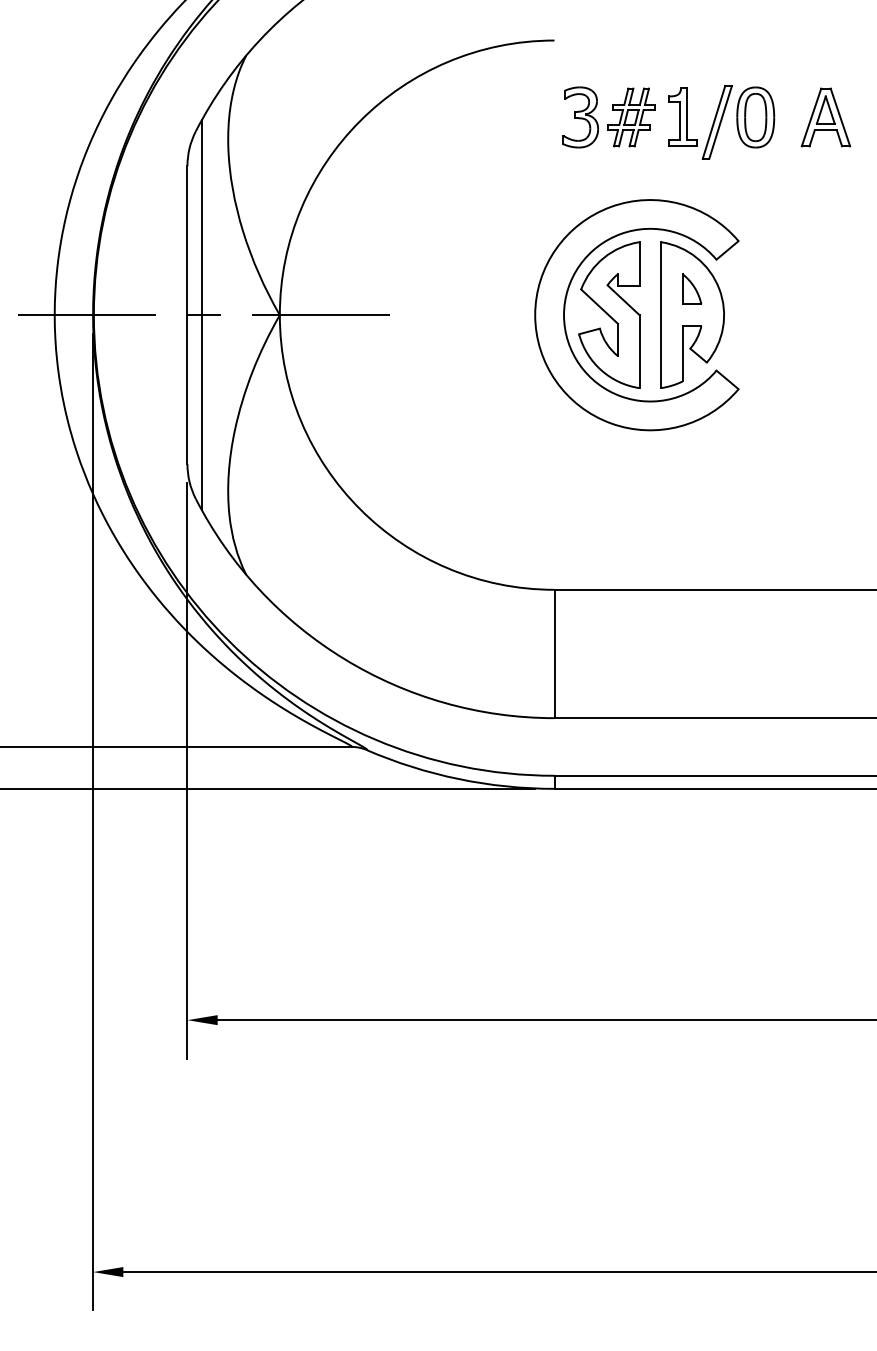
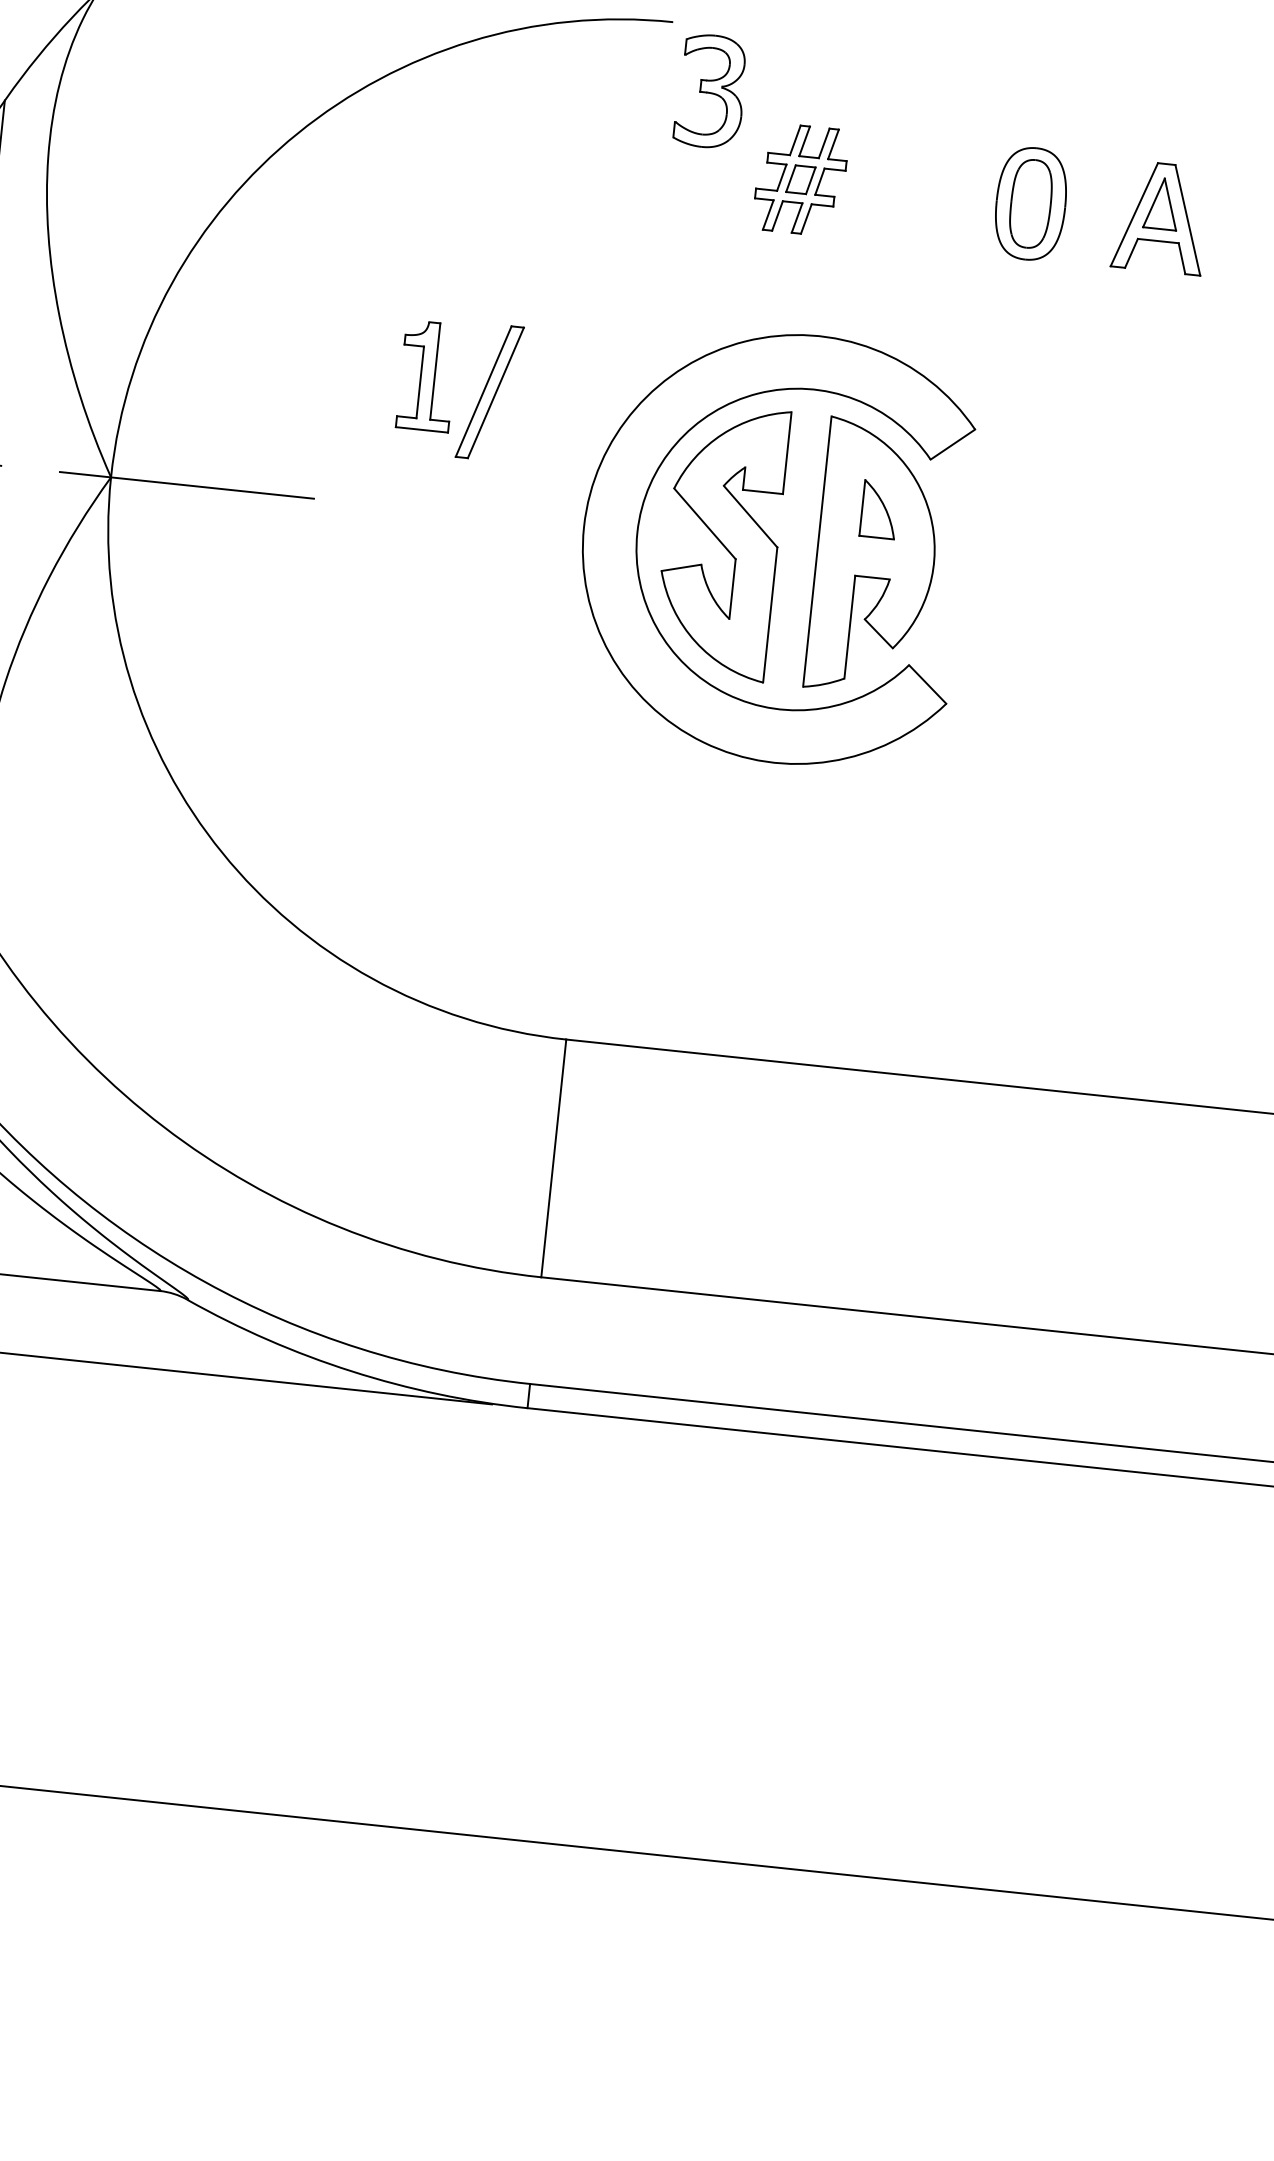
part: (580, 117) -> (710, 91), moved
part: (711, 126) -> (478, 398), moved

